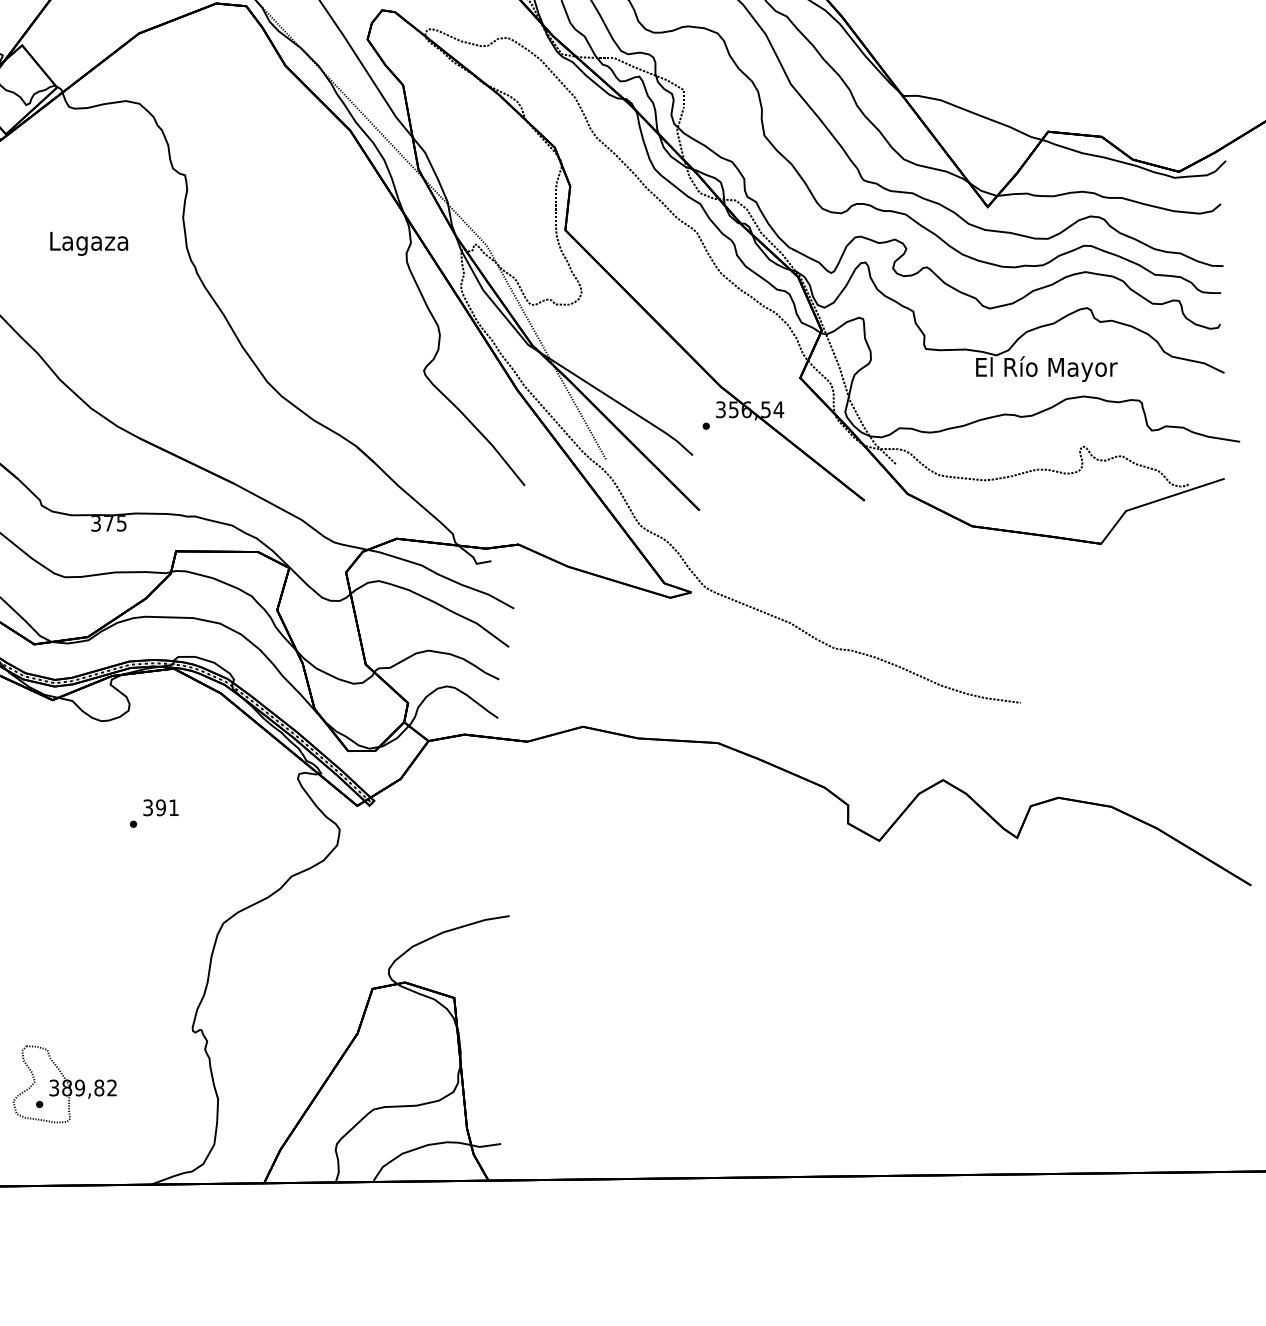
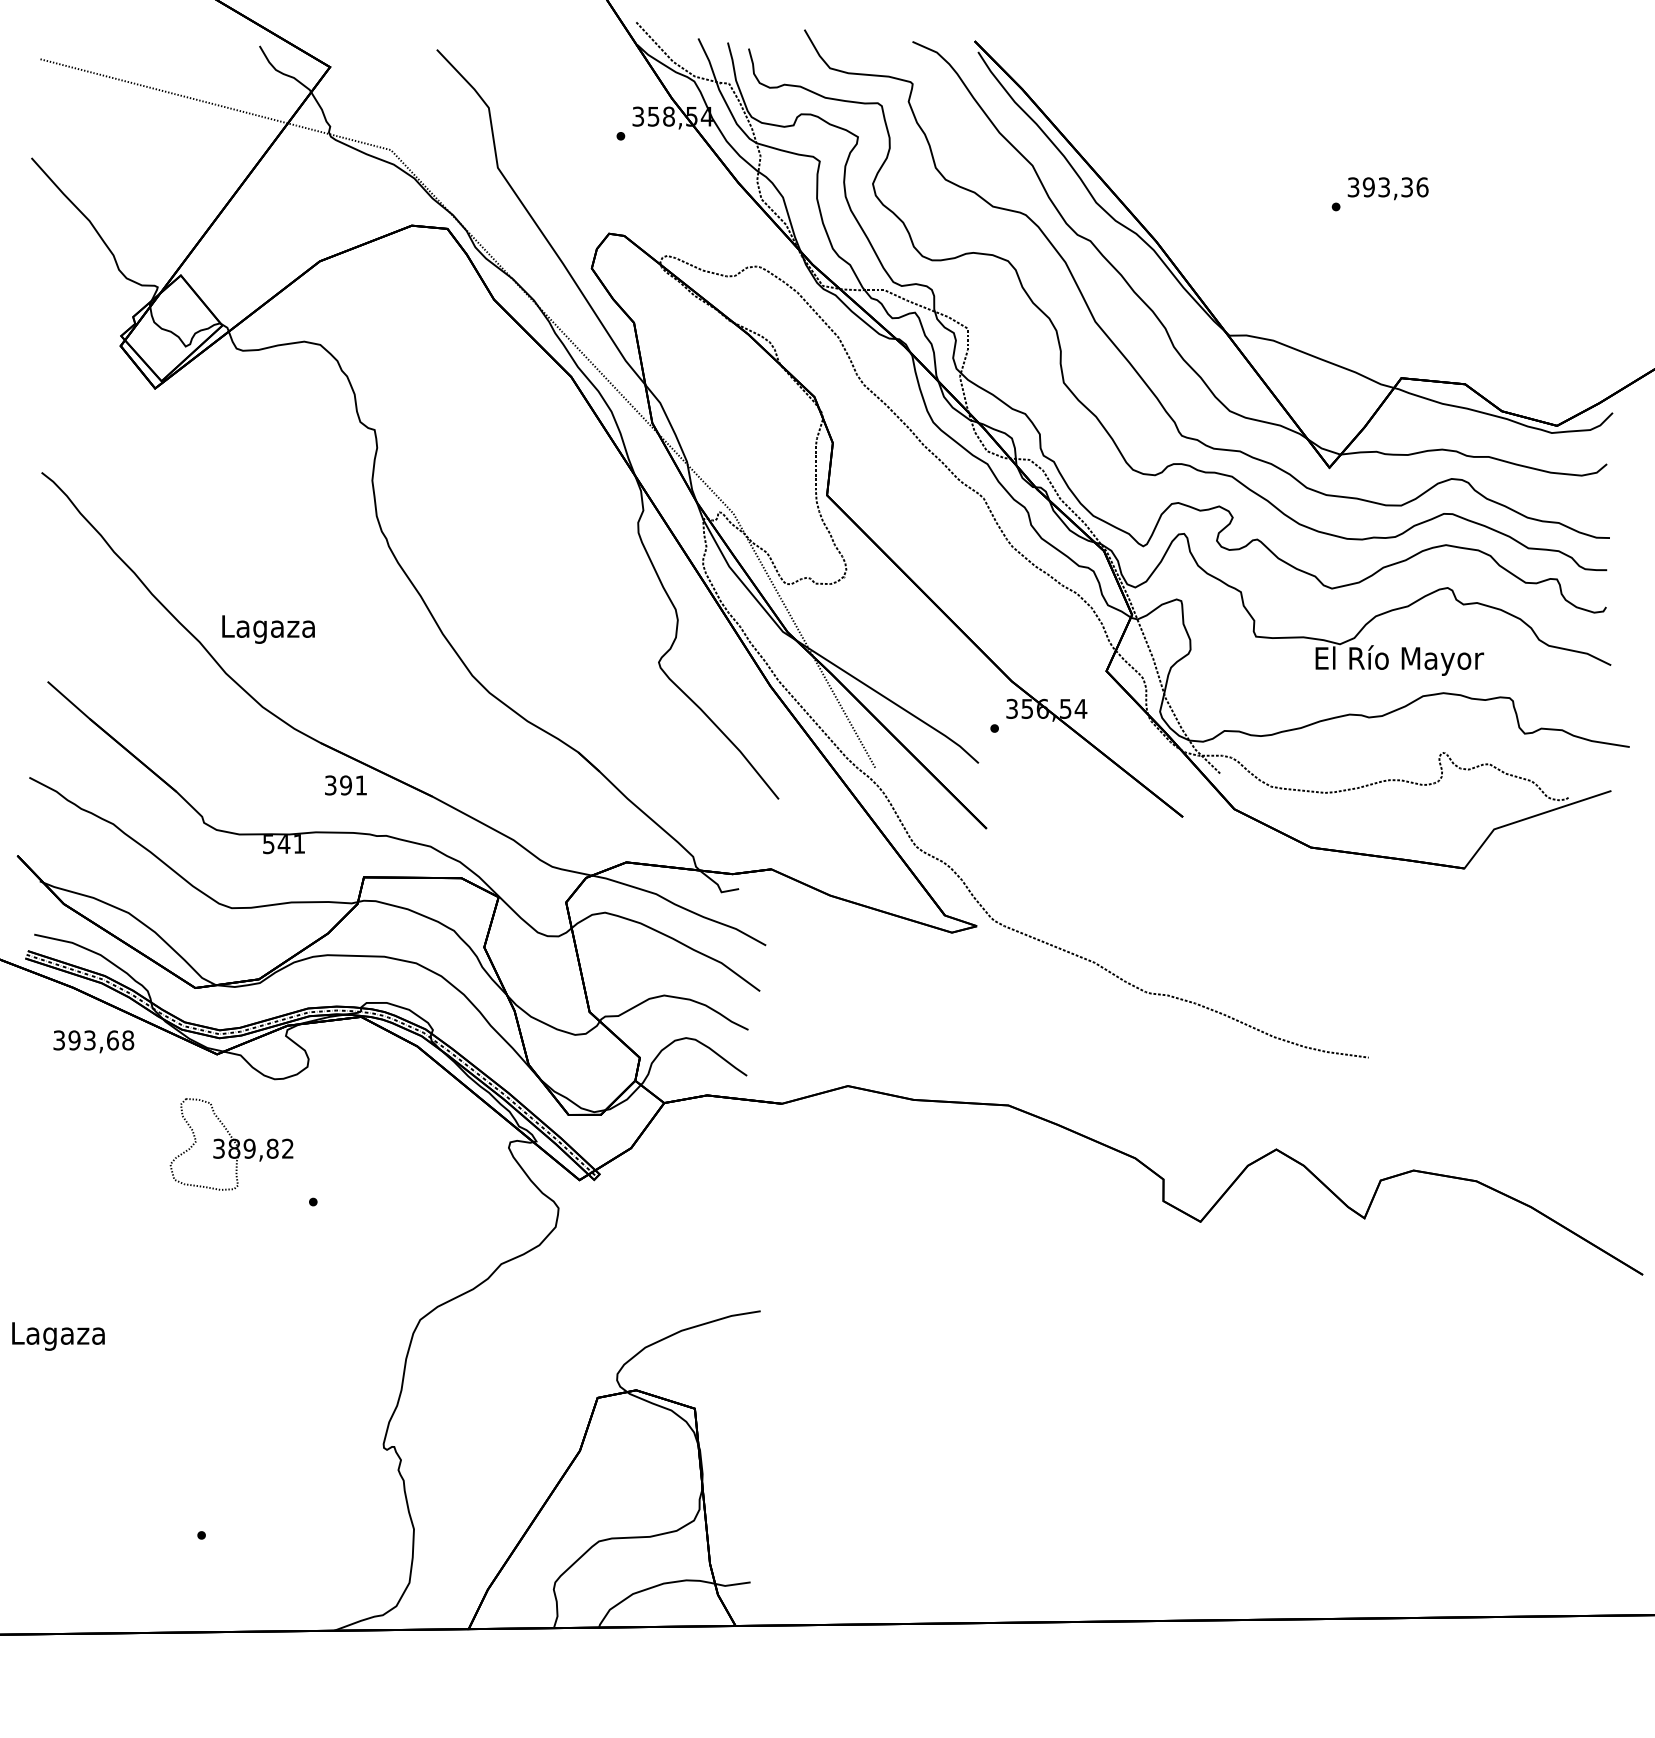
text: (89, 243) -> (268, 629), moved
text: (108, 522) -> (283, 843), 375 -> 541
text: (160, 807) -> (345, 785), moved
part: (64, 1084) -> (231, 1144), moved

